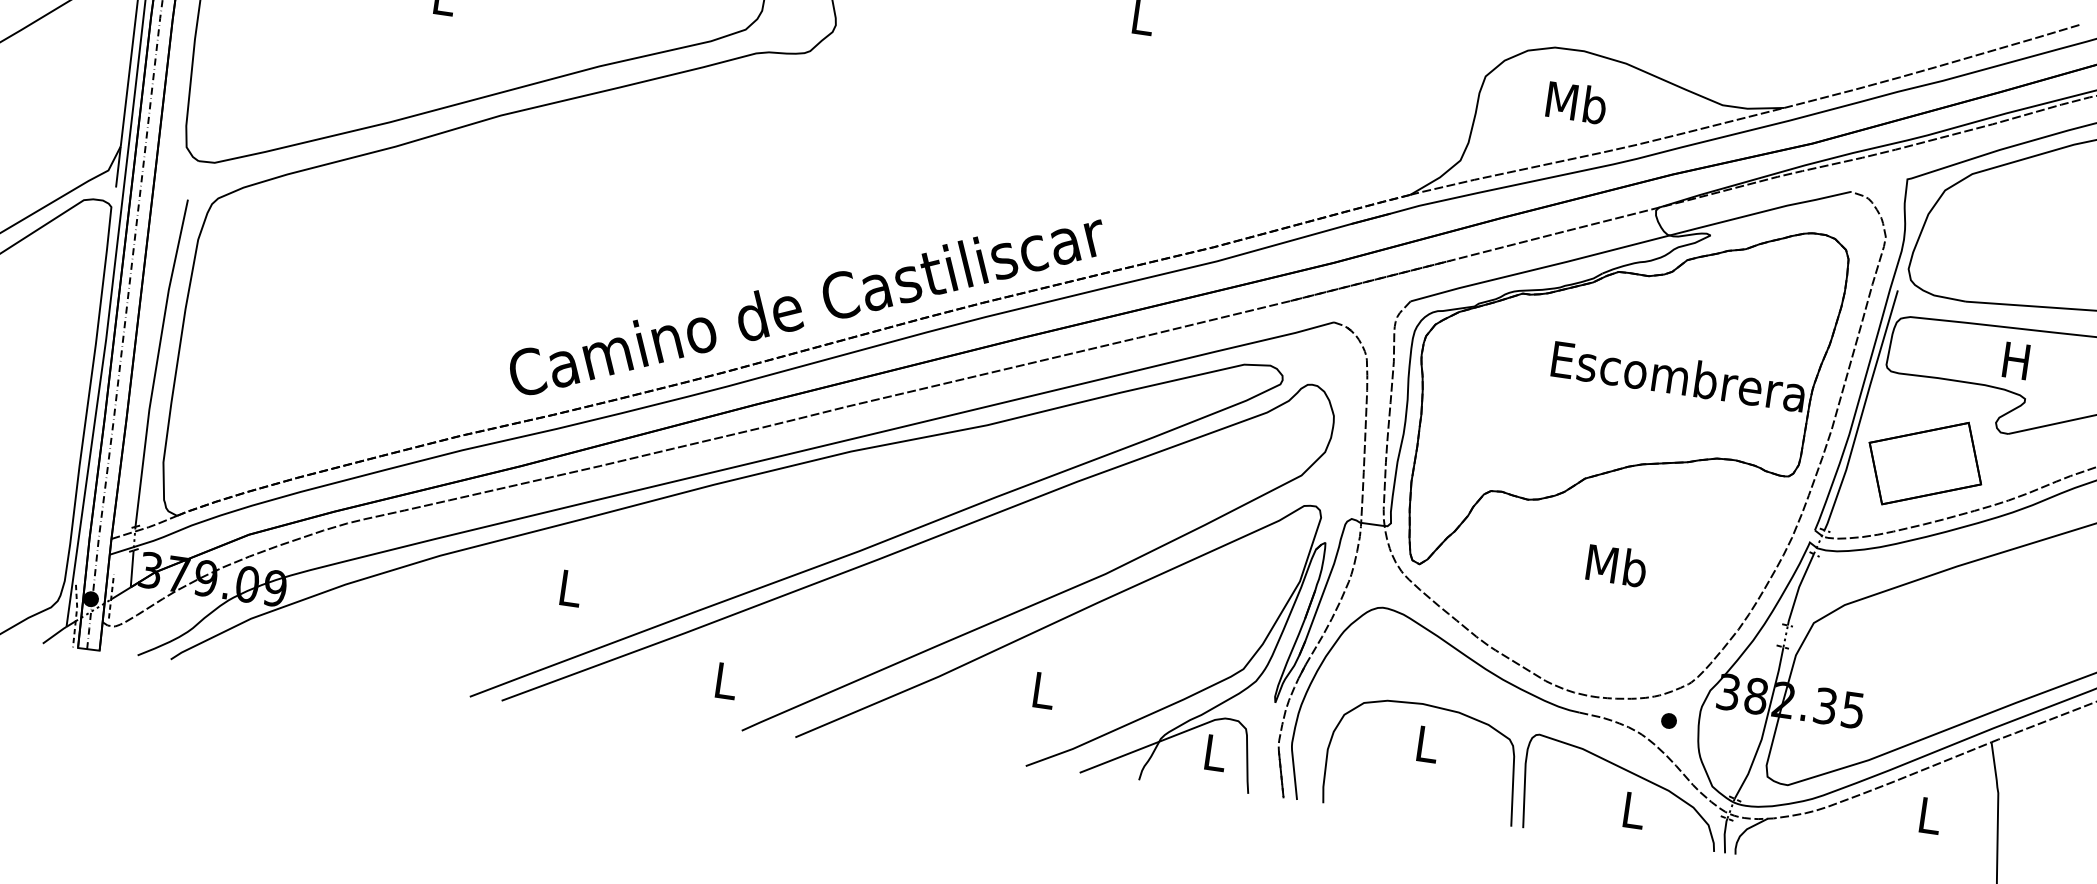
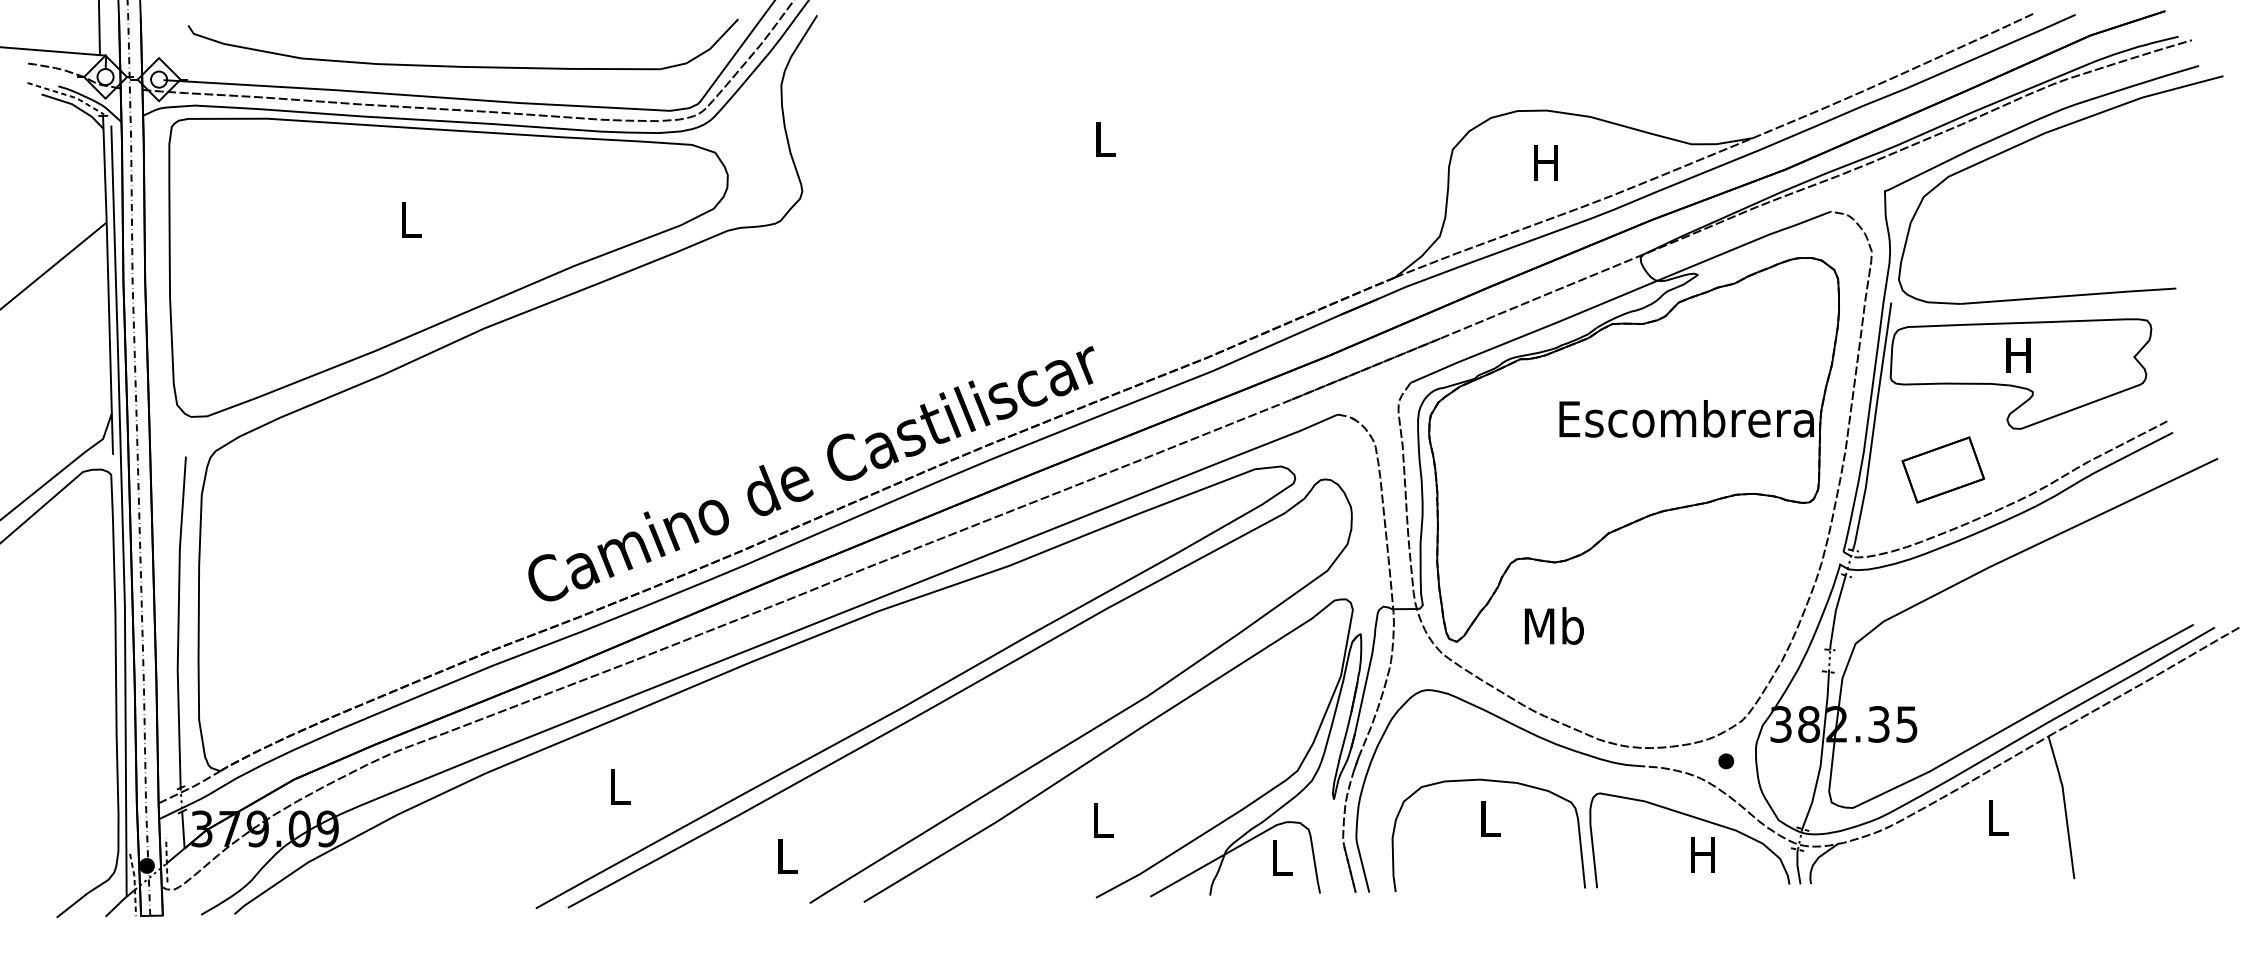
text: (1576, 102) -> (1546, 162), Mb -> H
part: (1925, 463) -> (1943, 469), size x0.7
text: (1617, 565) -> (1554, 625), moved
text: (1632, 809) -> (1702, 854), L -> H

